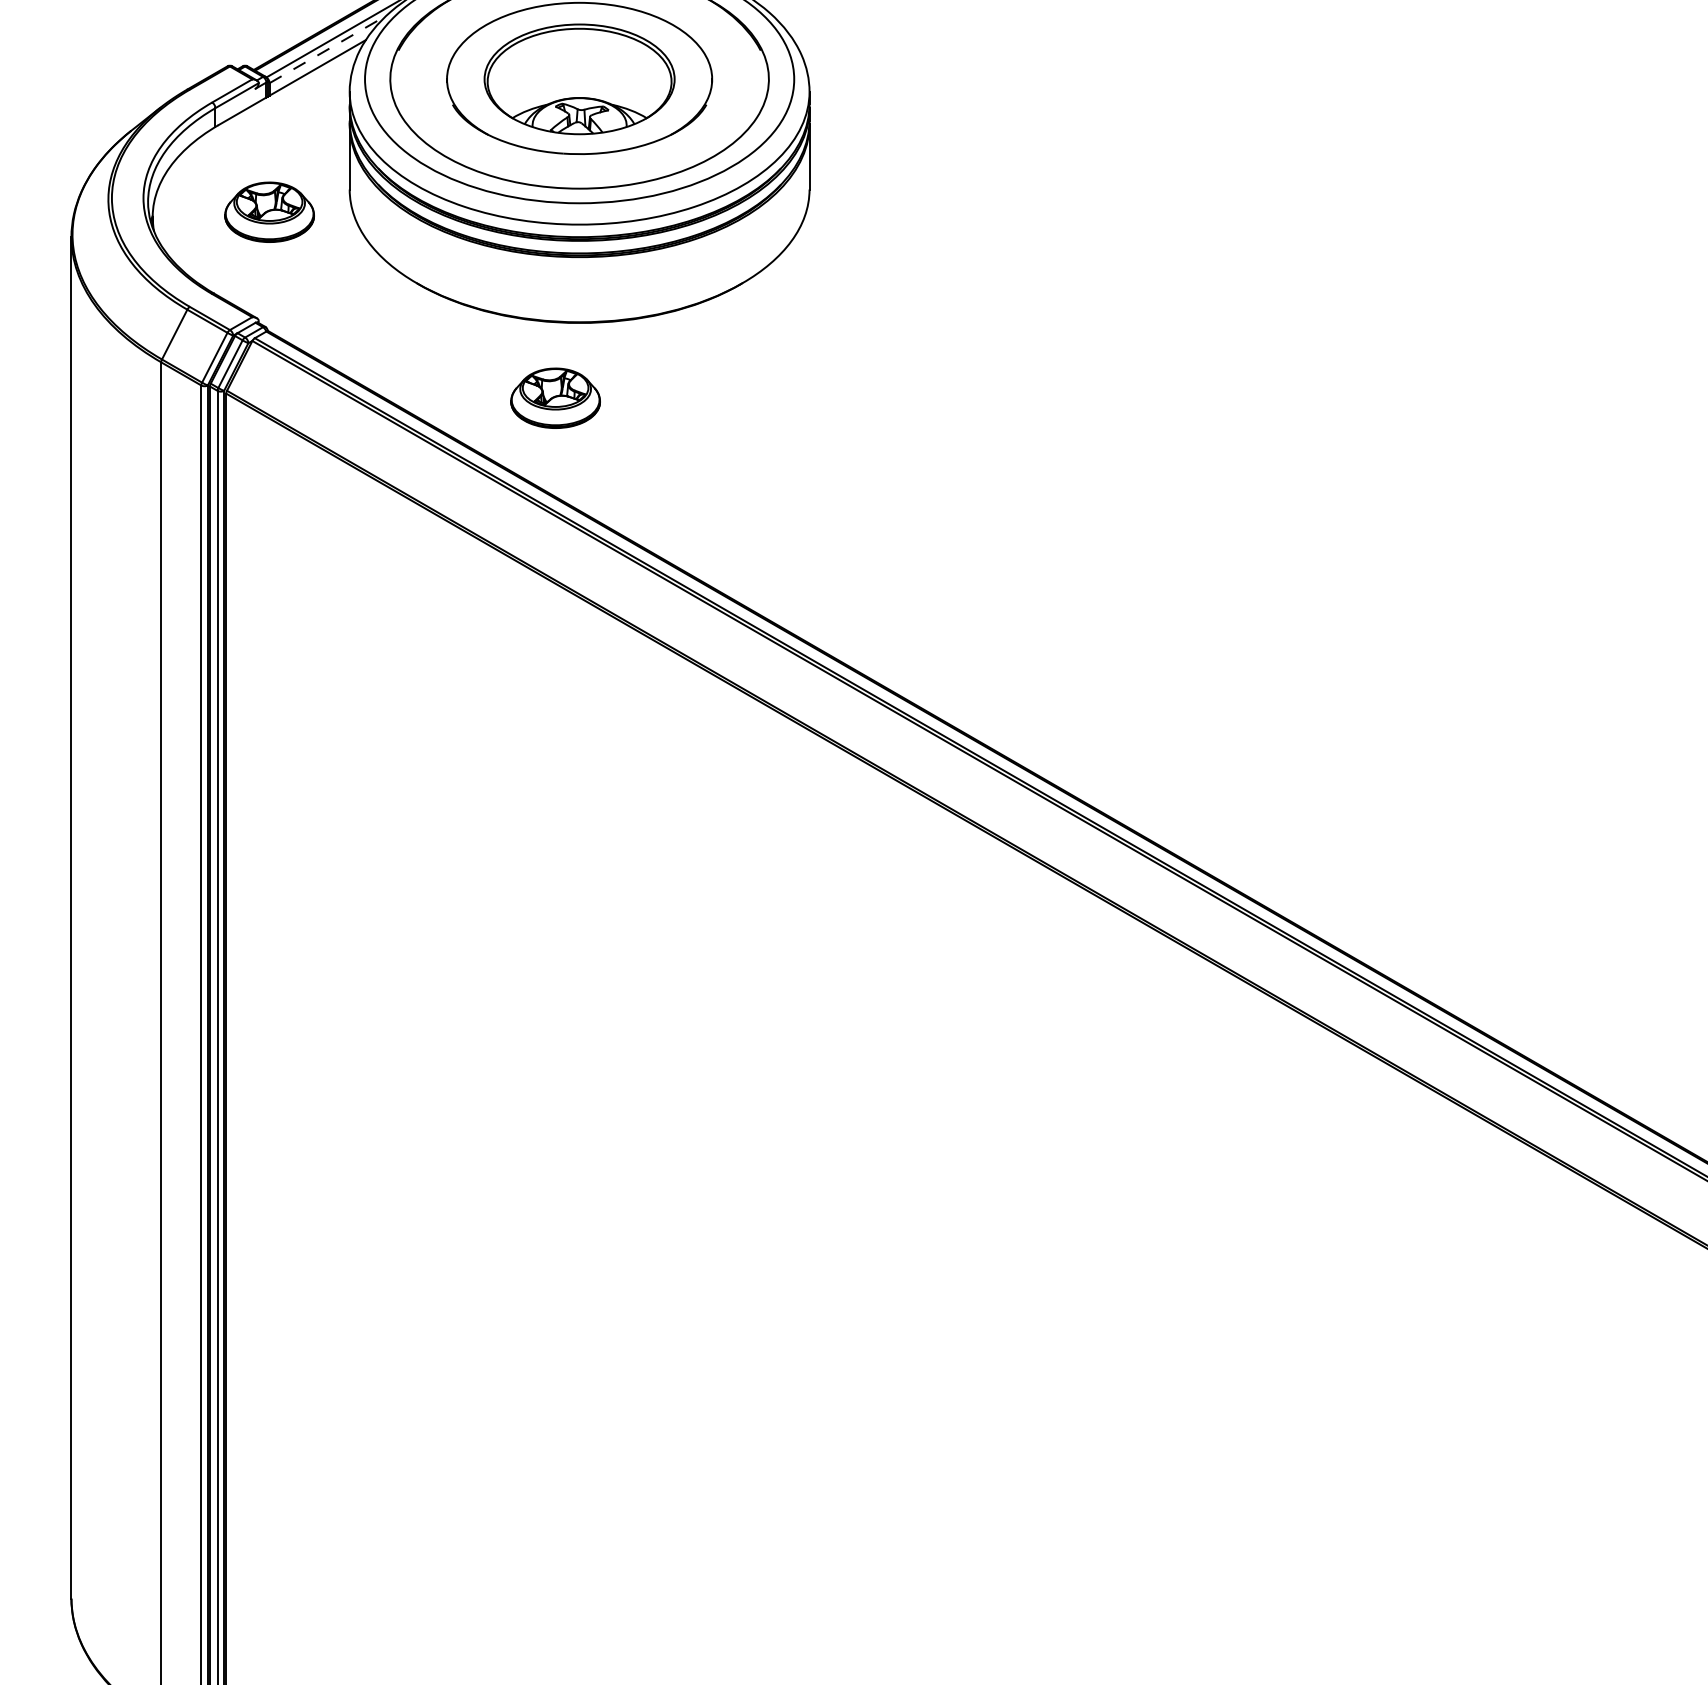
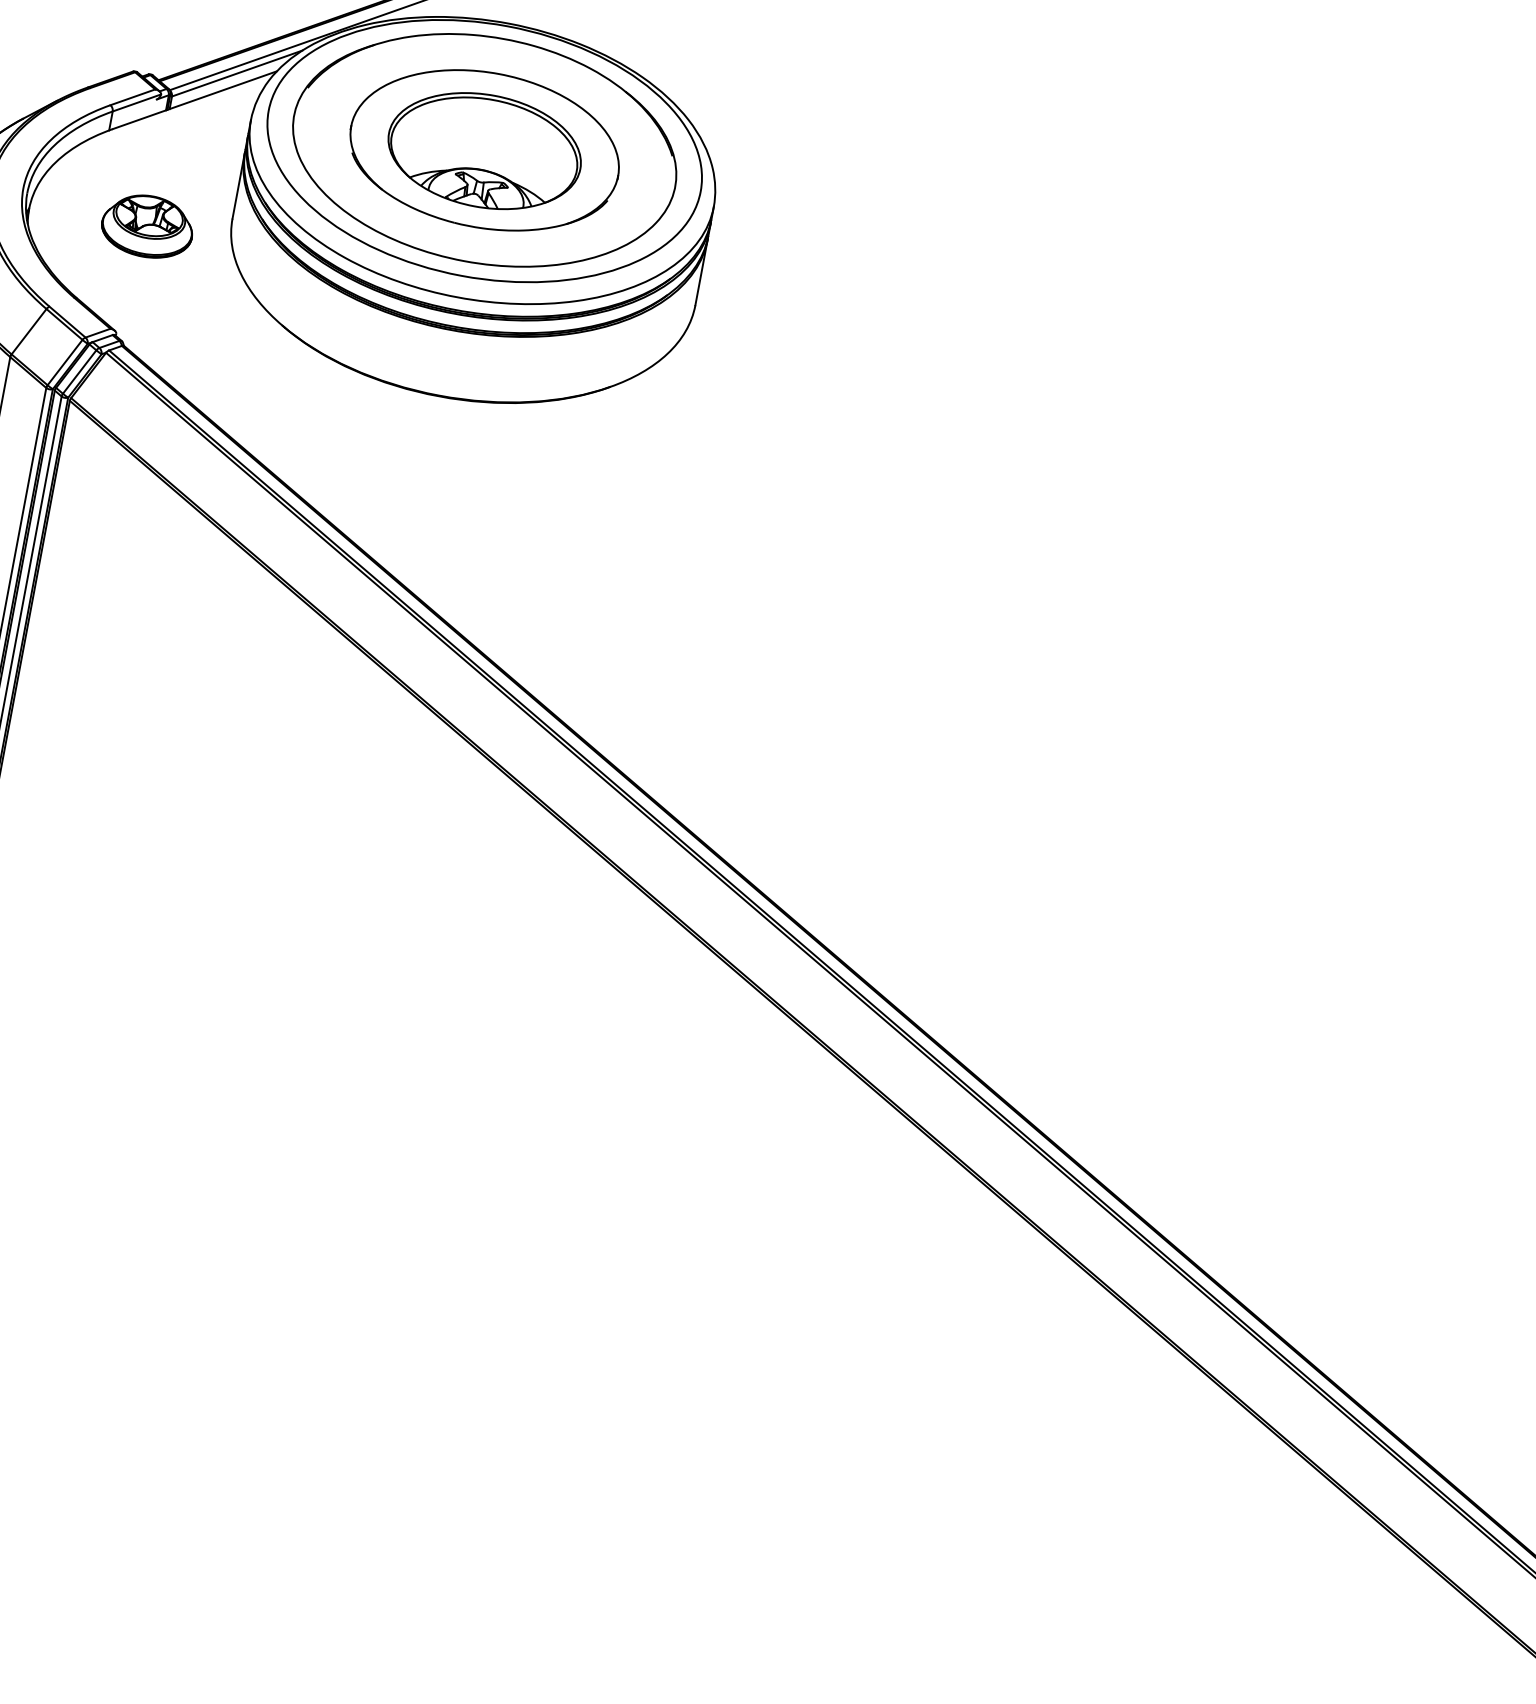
line: (328, 49) -> (237, 73), dashed -> solid
part: (555, 397) -> (400, 466), removed

